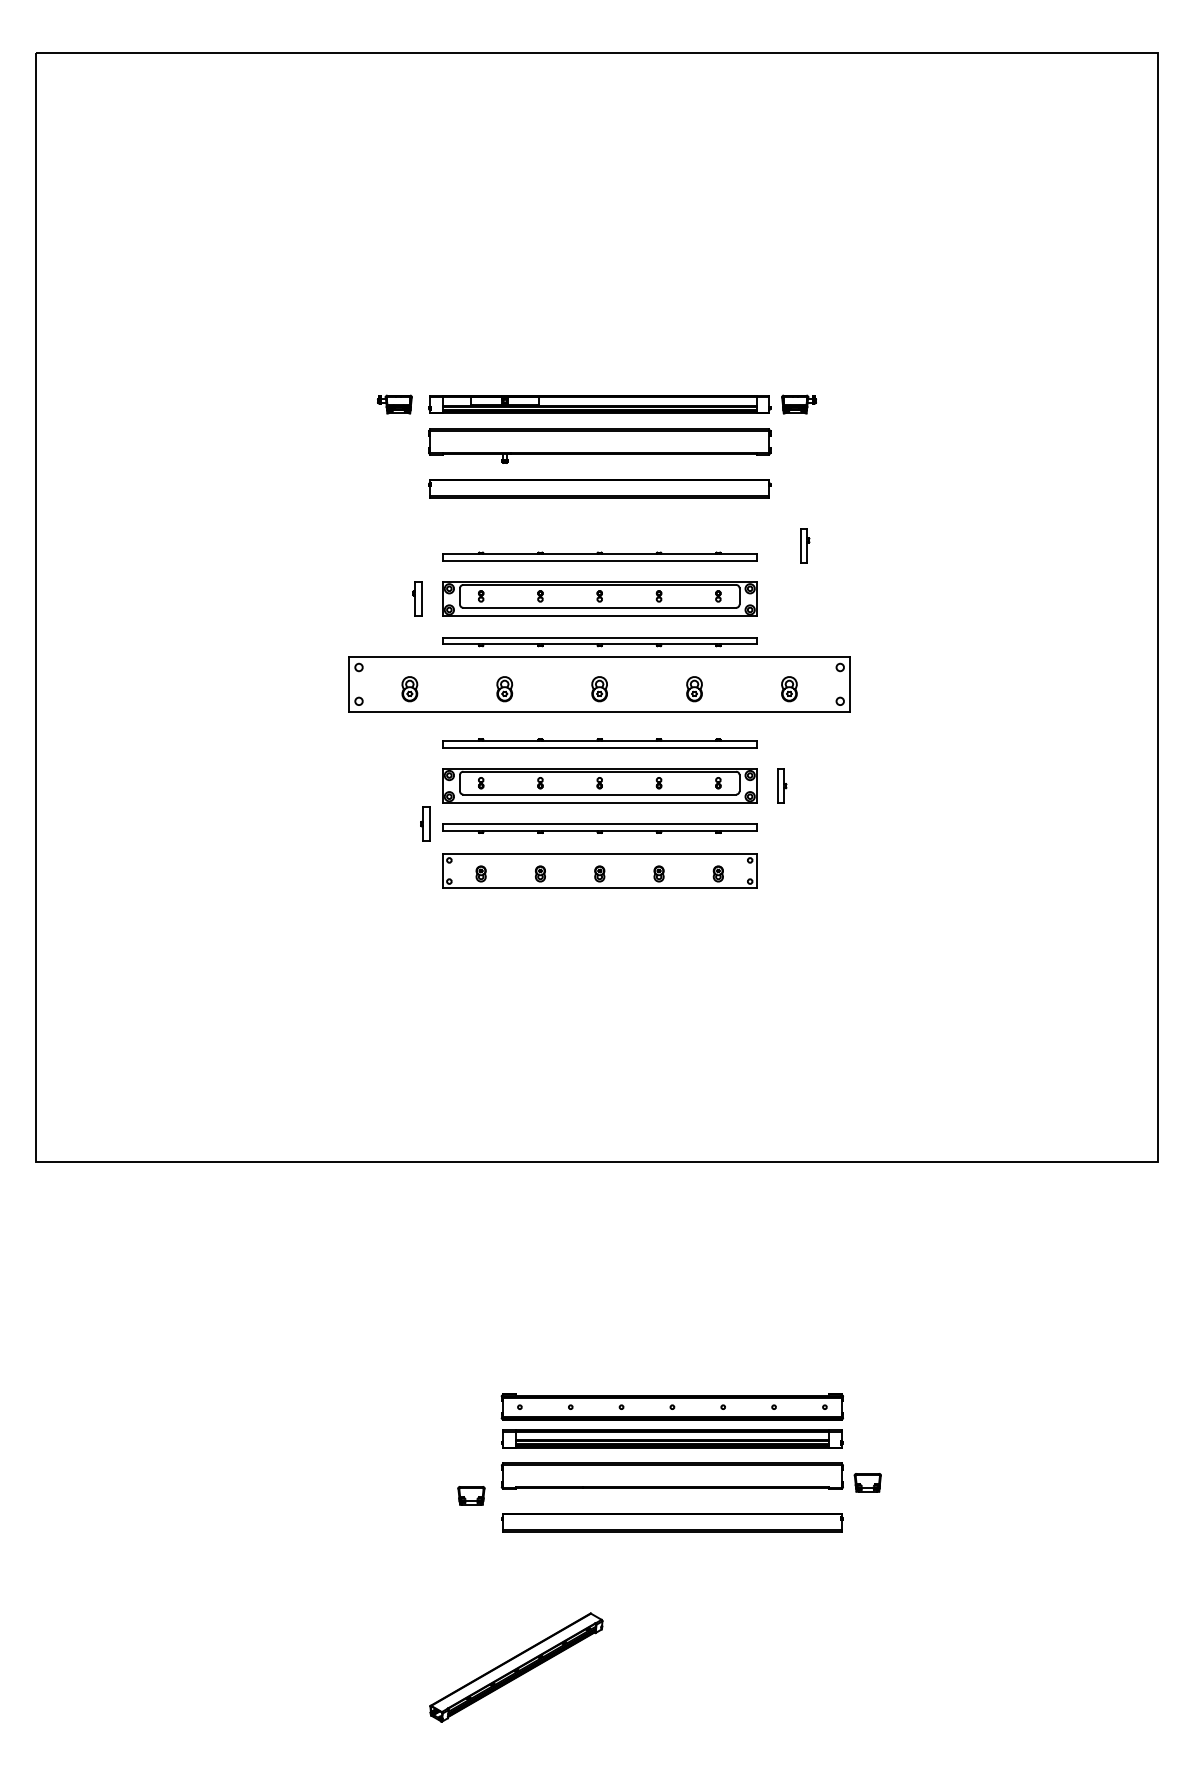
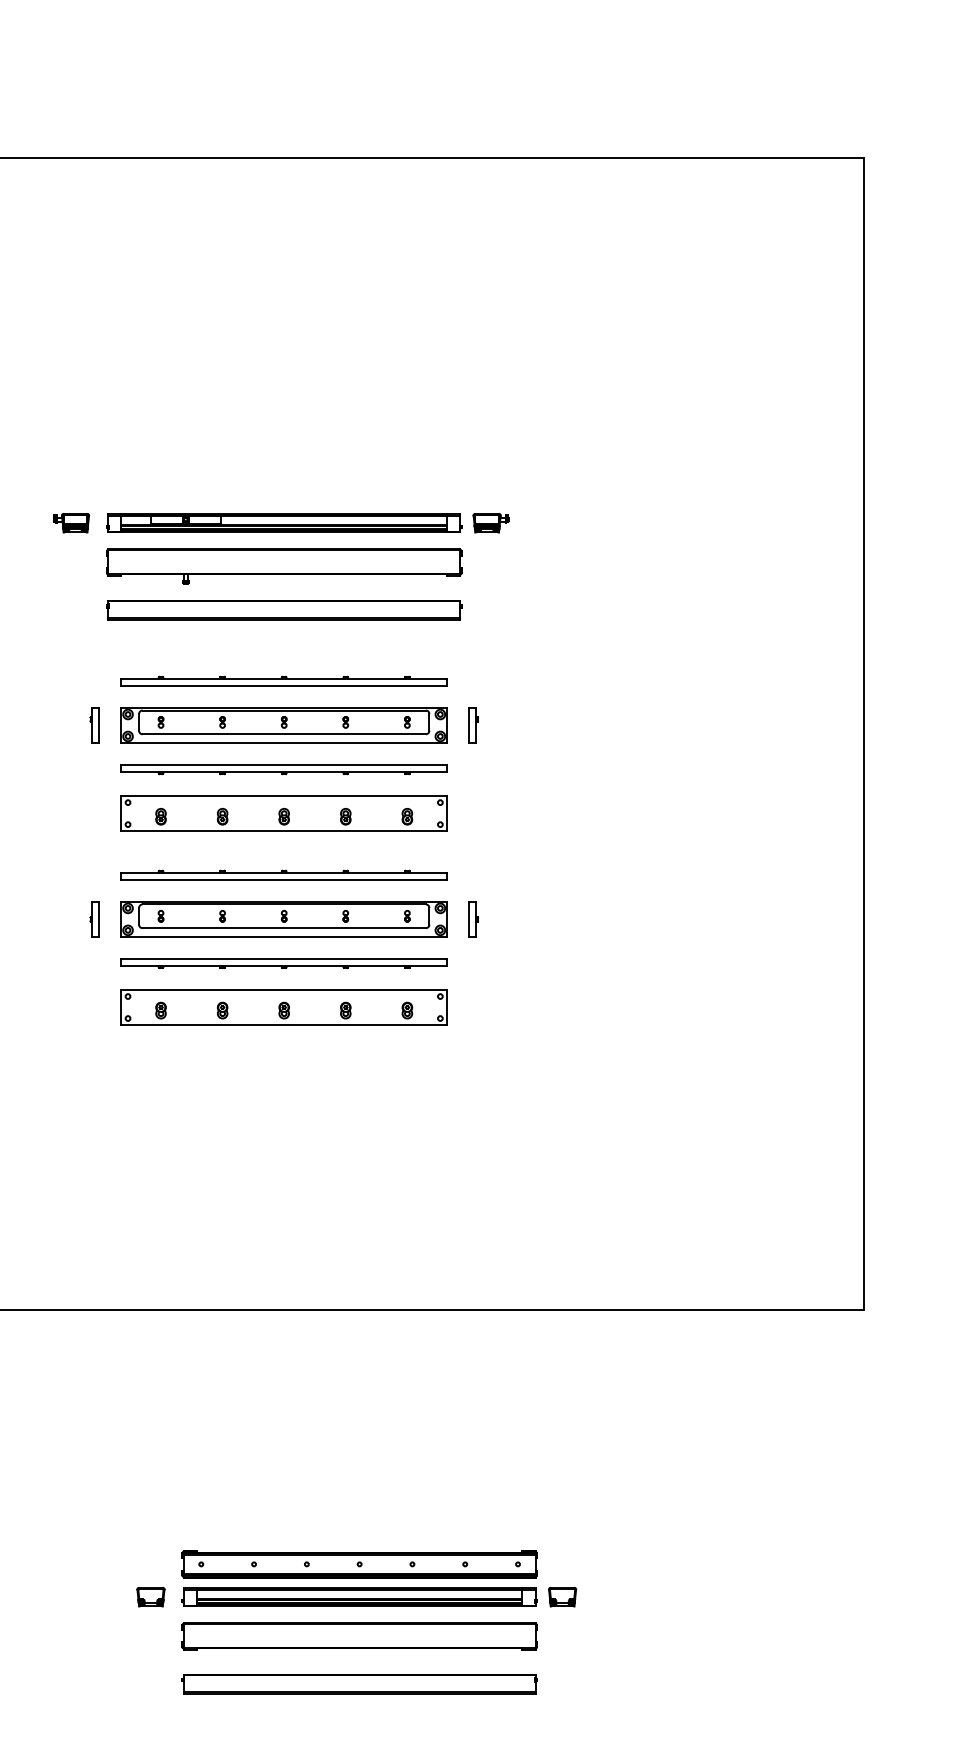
part: (805, 545) -> (473, 724), moved
part: (599, 683) -> (283, 812), size x0.62
part: (425, 823) -> (94, 918), moved
part: (867, 1482) -> (562, 1596), moved
part: (471, 1495) -> (151, 1596), moved

